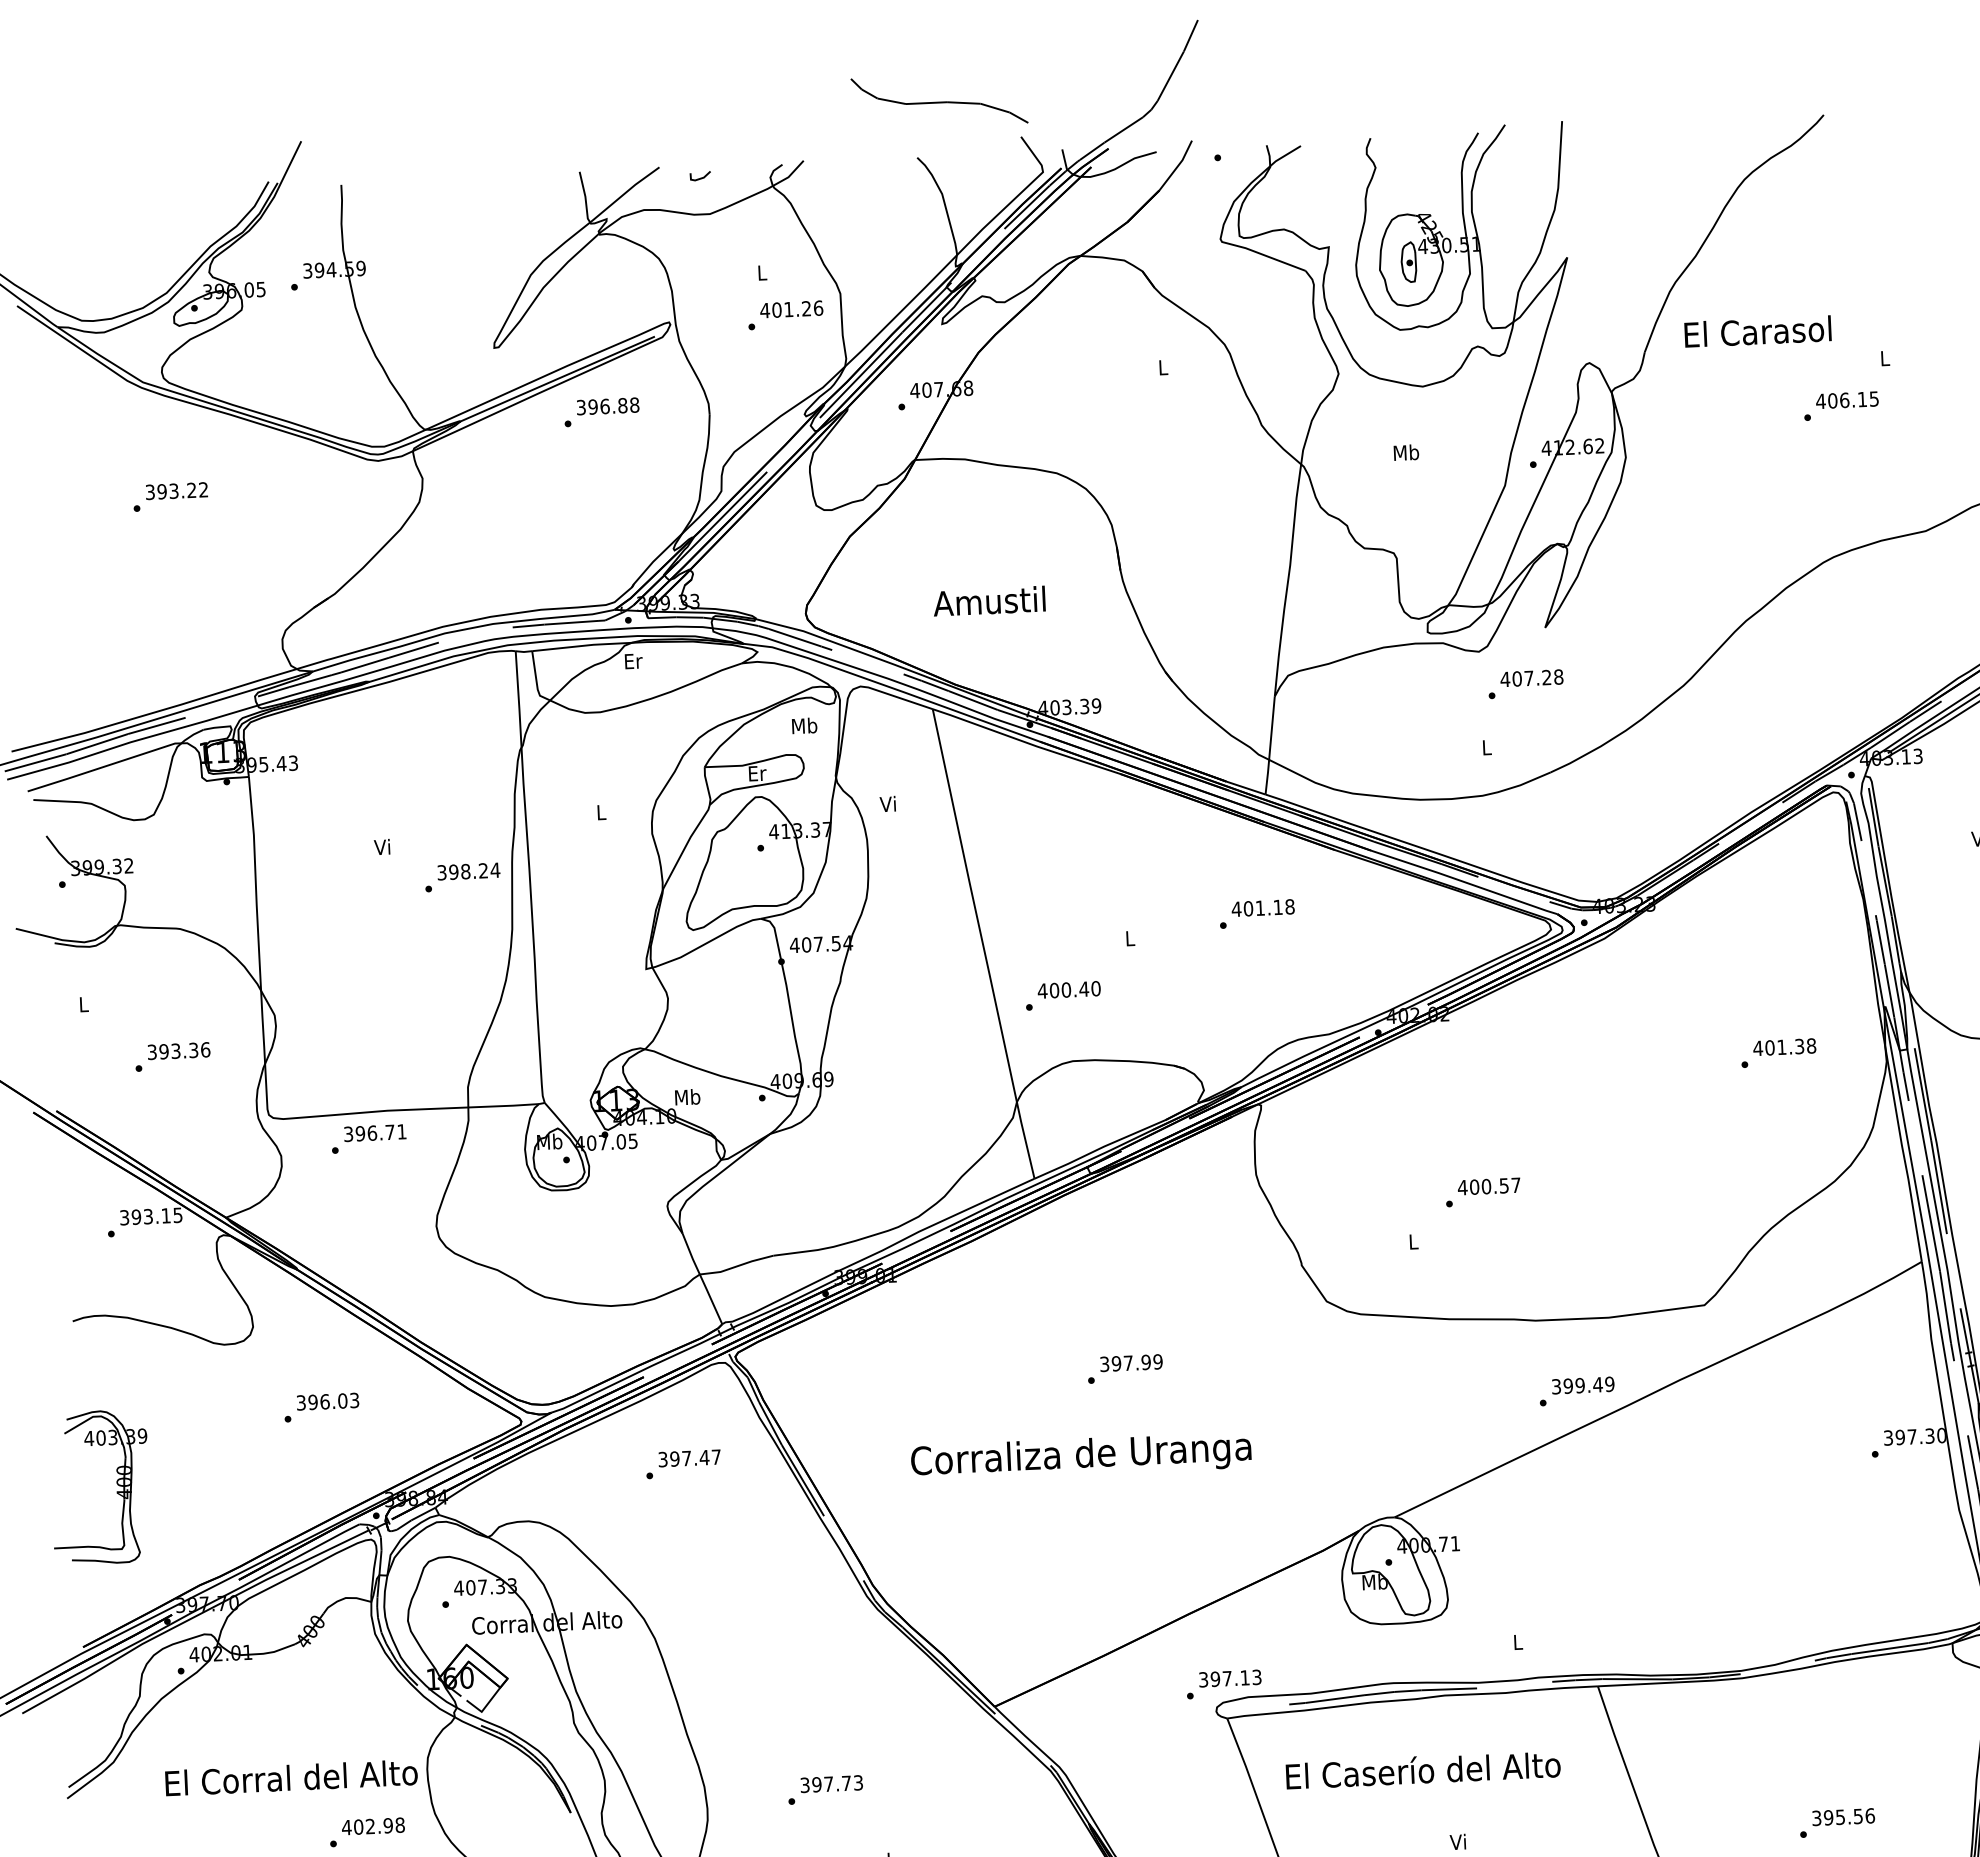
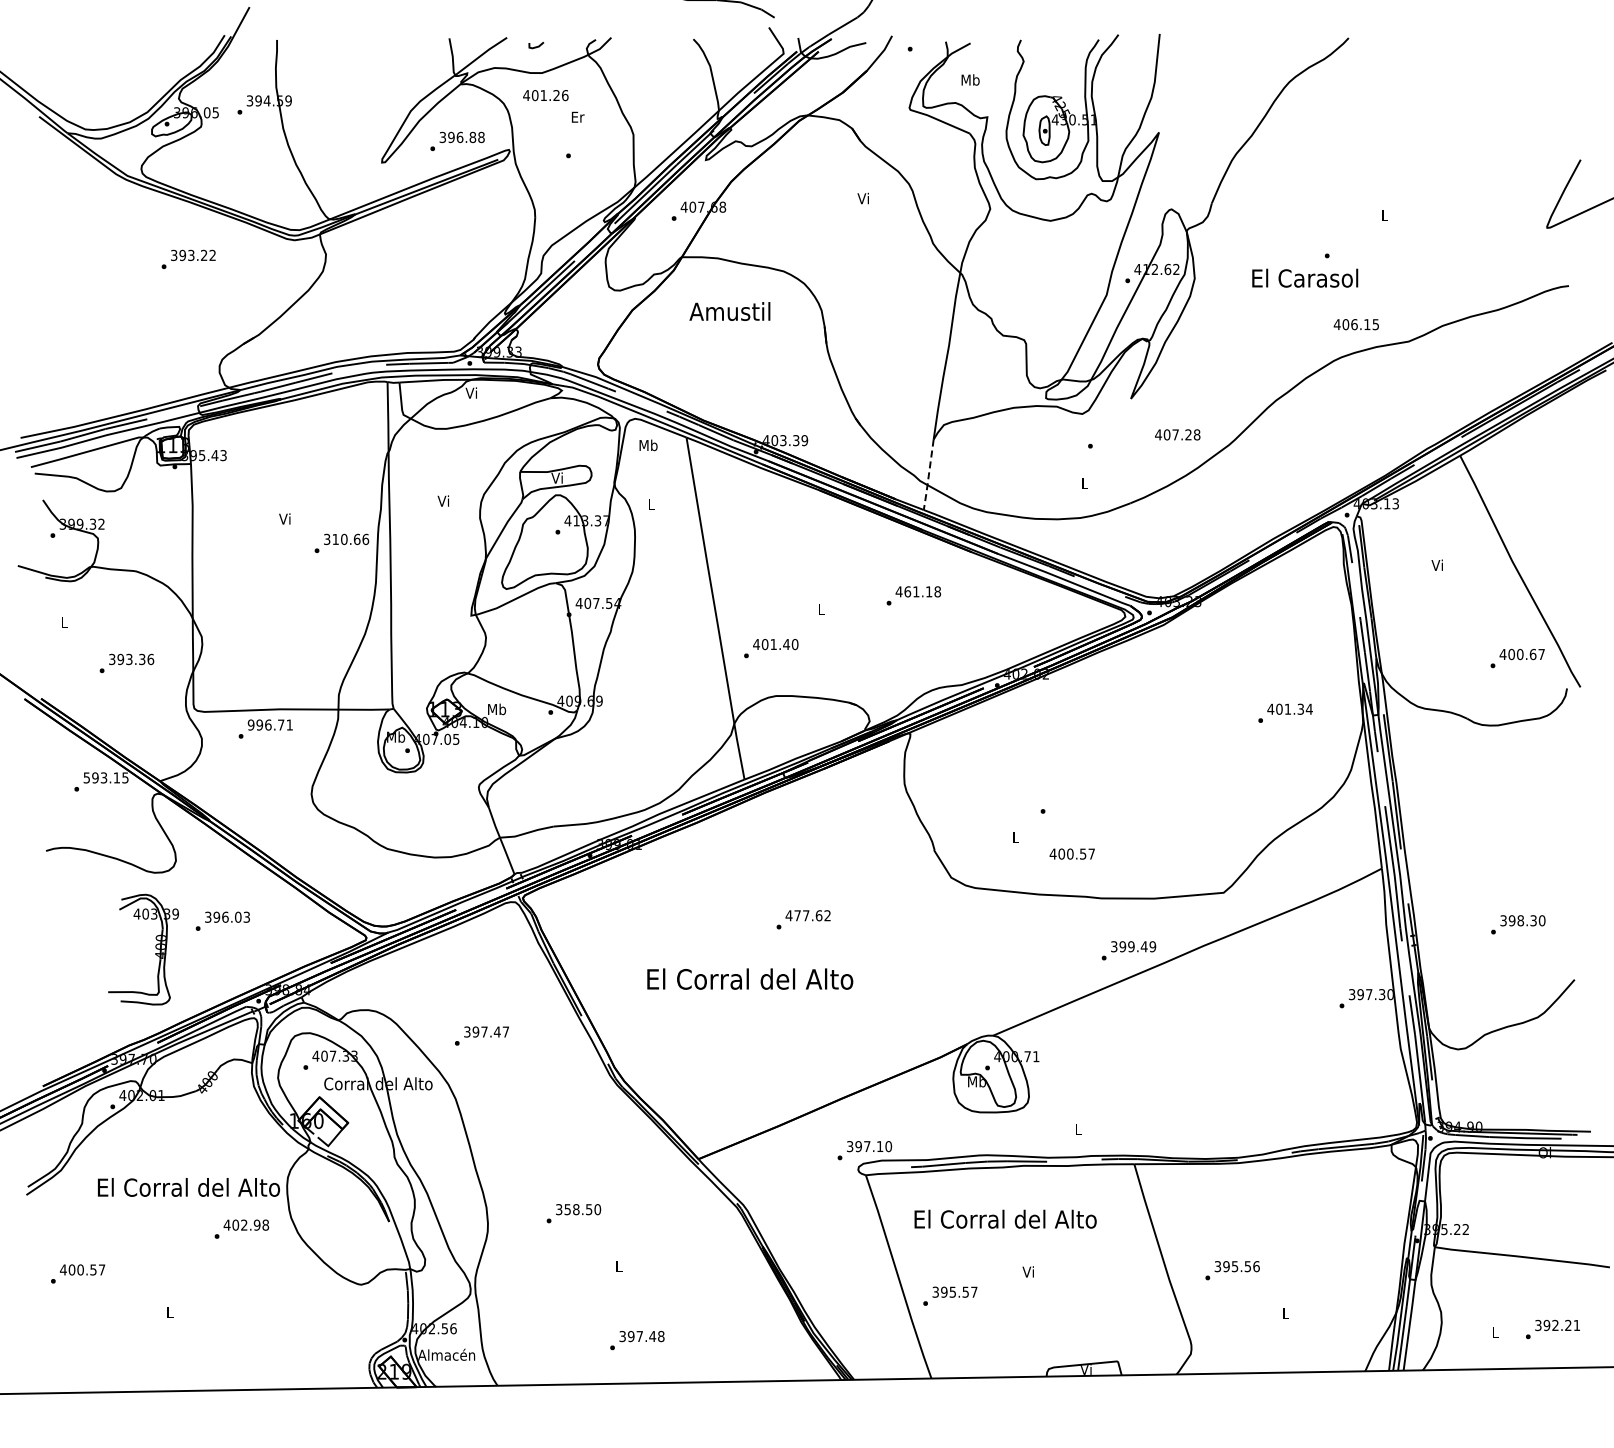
text: (761, 271) -> (577, 116), L -> Er
text: (791, 309) -> (545, 95), moved
text: (1758, 330) -> (1305, 277), moved
text: (1161, 367) -> (862, 198), L -> Vi
text: (1846, 400) -> (1355, 324), moved
text: (601, 410) -> (457, 140), moved
text: (1406, 451) -> (970, 79), moved
text: (170, 495) -> (188, 258), moved
text: (988, 601) -> (729, 311), moved
text: (632, 660) -> (471, 392), Er -> Vi
text: (1531, 677) -> (1177, 434), moved
text: (804, 726) -> (648, 445), moved
line: (1269, 747) -> (928, 476), solid -> dashed
text: (756, 772) -> (557, 477), Er -> Vi
text: (887, 804) -> (650, 504), Vi -> L
text: (600, 811) -> (443, 500), L -> Vi
text: (474, 871) -> (350, 539), 398.24 -> 310.66
text: (1248, 908) -> (907, 591), 401.18 -> 461.18
text: (1066, 990) -> (773, 644), 400.40 -> 401.40
text: (1810, 1044) -> (1308, 708), 401.38 -> 401.34
text: (347, 1133) -> (250, 724), 396.71 -> 996.71
text: (1488, 1185) -> (1071, 853), moved
text: (125, 1217) -> (87, 777), 393.15 -> 593.15
text: (1130, 1362) -> (807, 915), 397.99 -> 477.62
text: (1080, 1456) -> (768, 981), Corraliza de Uranga -> El Corral del Alto
text: (682, 1463) -> (481, 1035), moved
part: (116, 1483) -> (155, 947), moved
text: (1256, 1677) -> (888, 1146), 397.13 -> 397.10
text: (1423, 1769) -> (1005, 1218), El Caserío del Alto -> El Corral del Alto
text: (837, 1783) -> (582, 1209), 397.73 -> 358.50
text: (1837, 1822) -> (1232, 1270), moved

